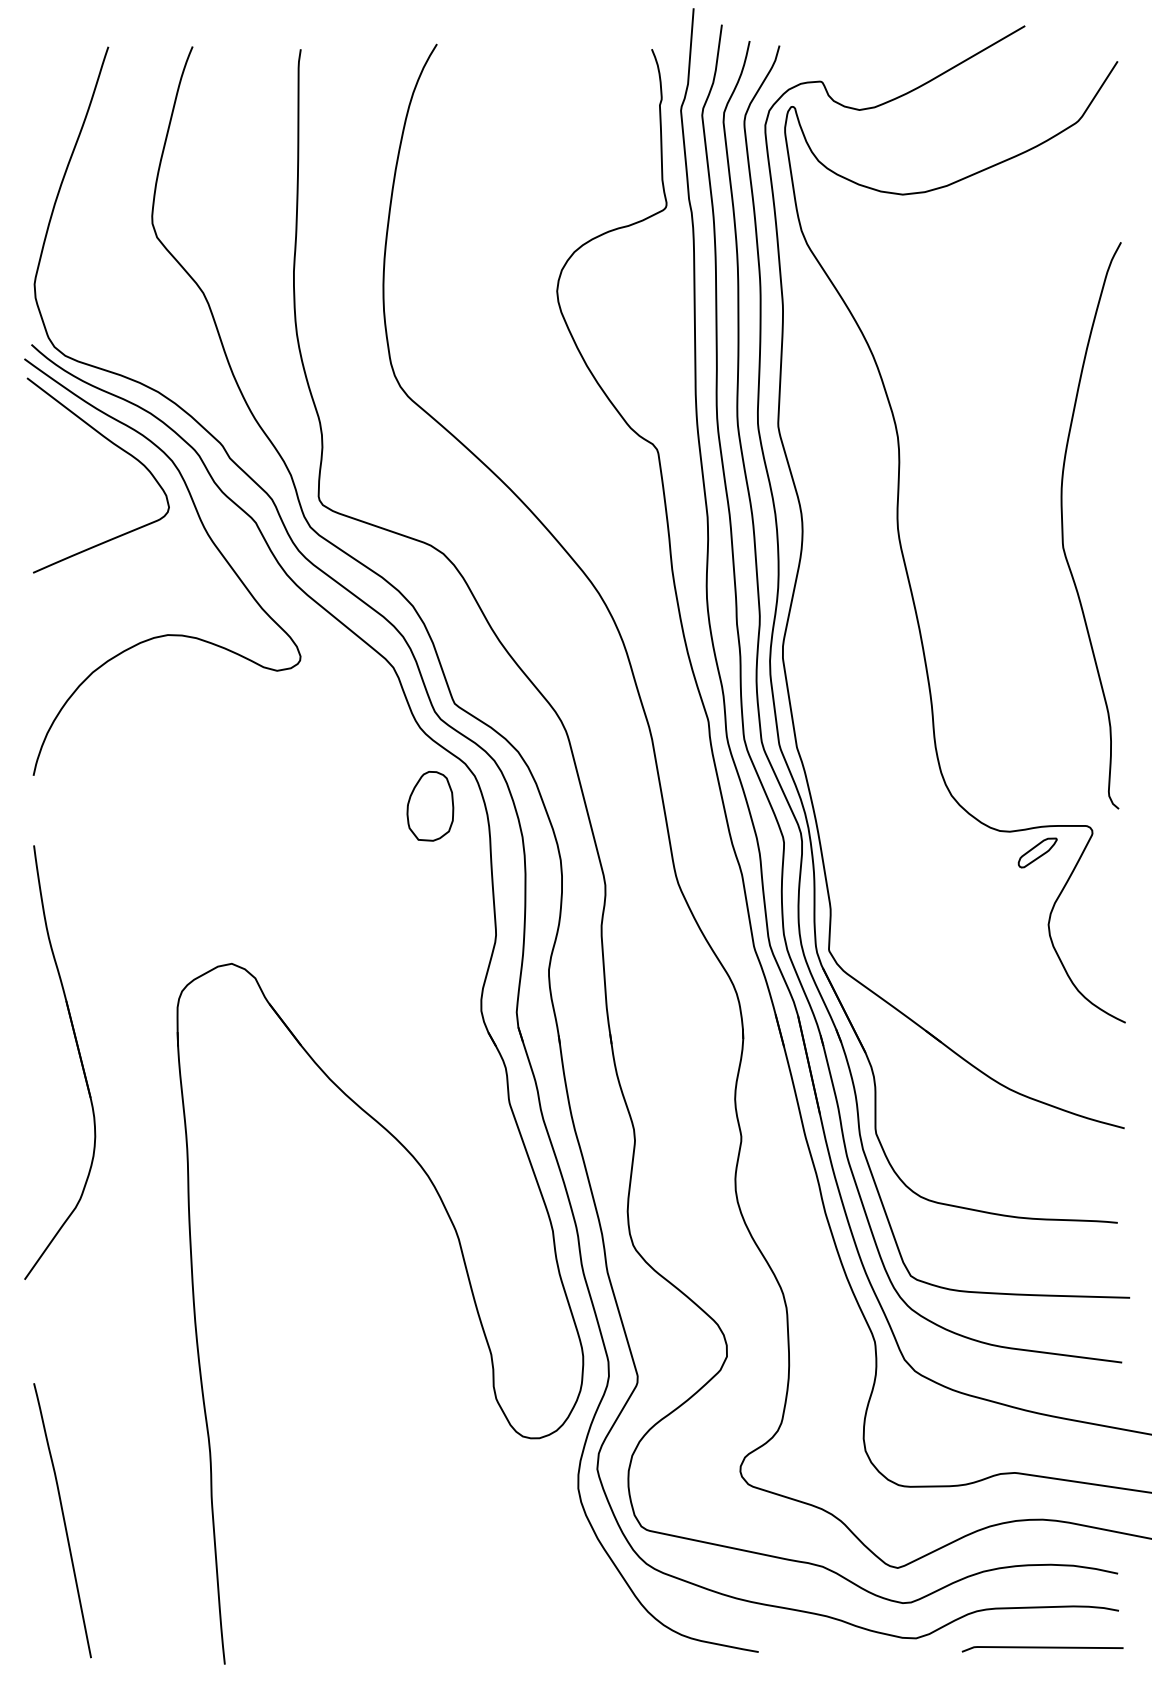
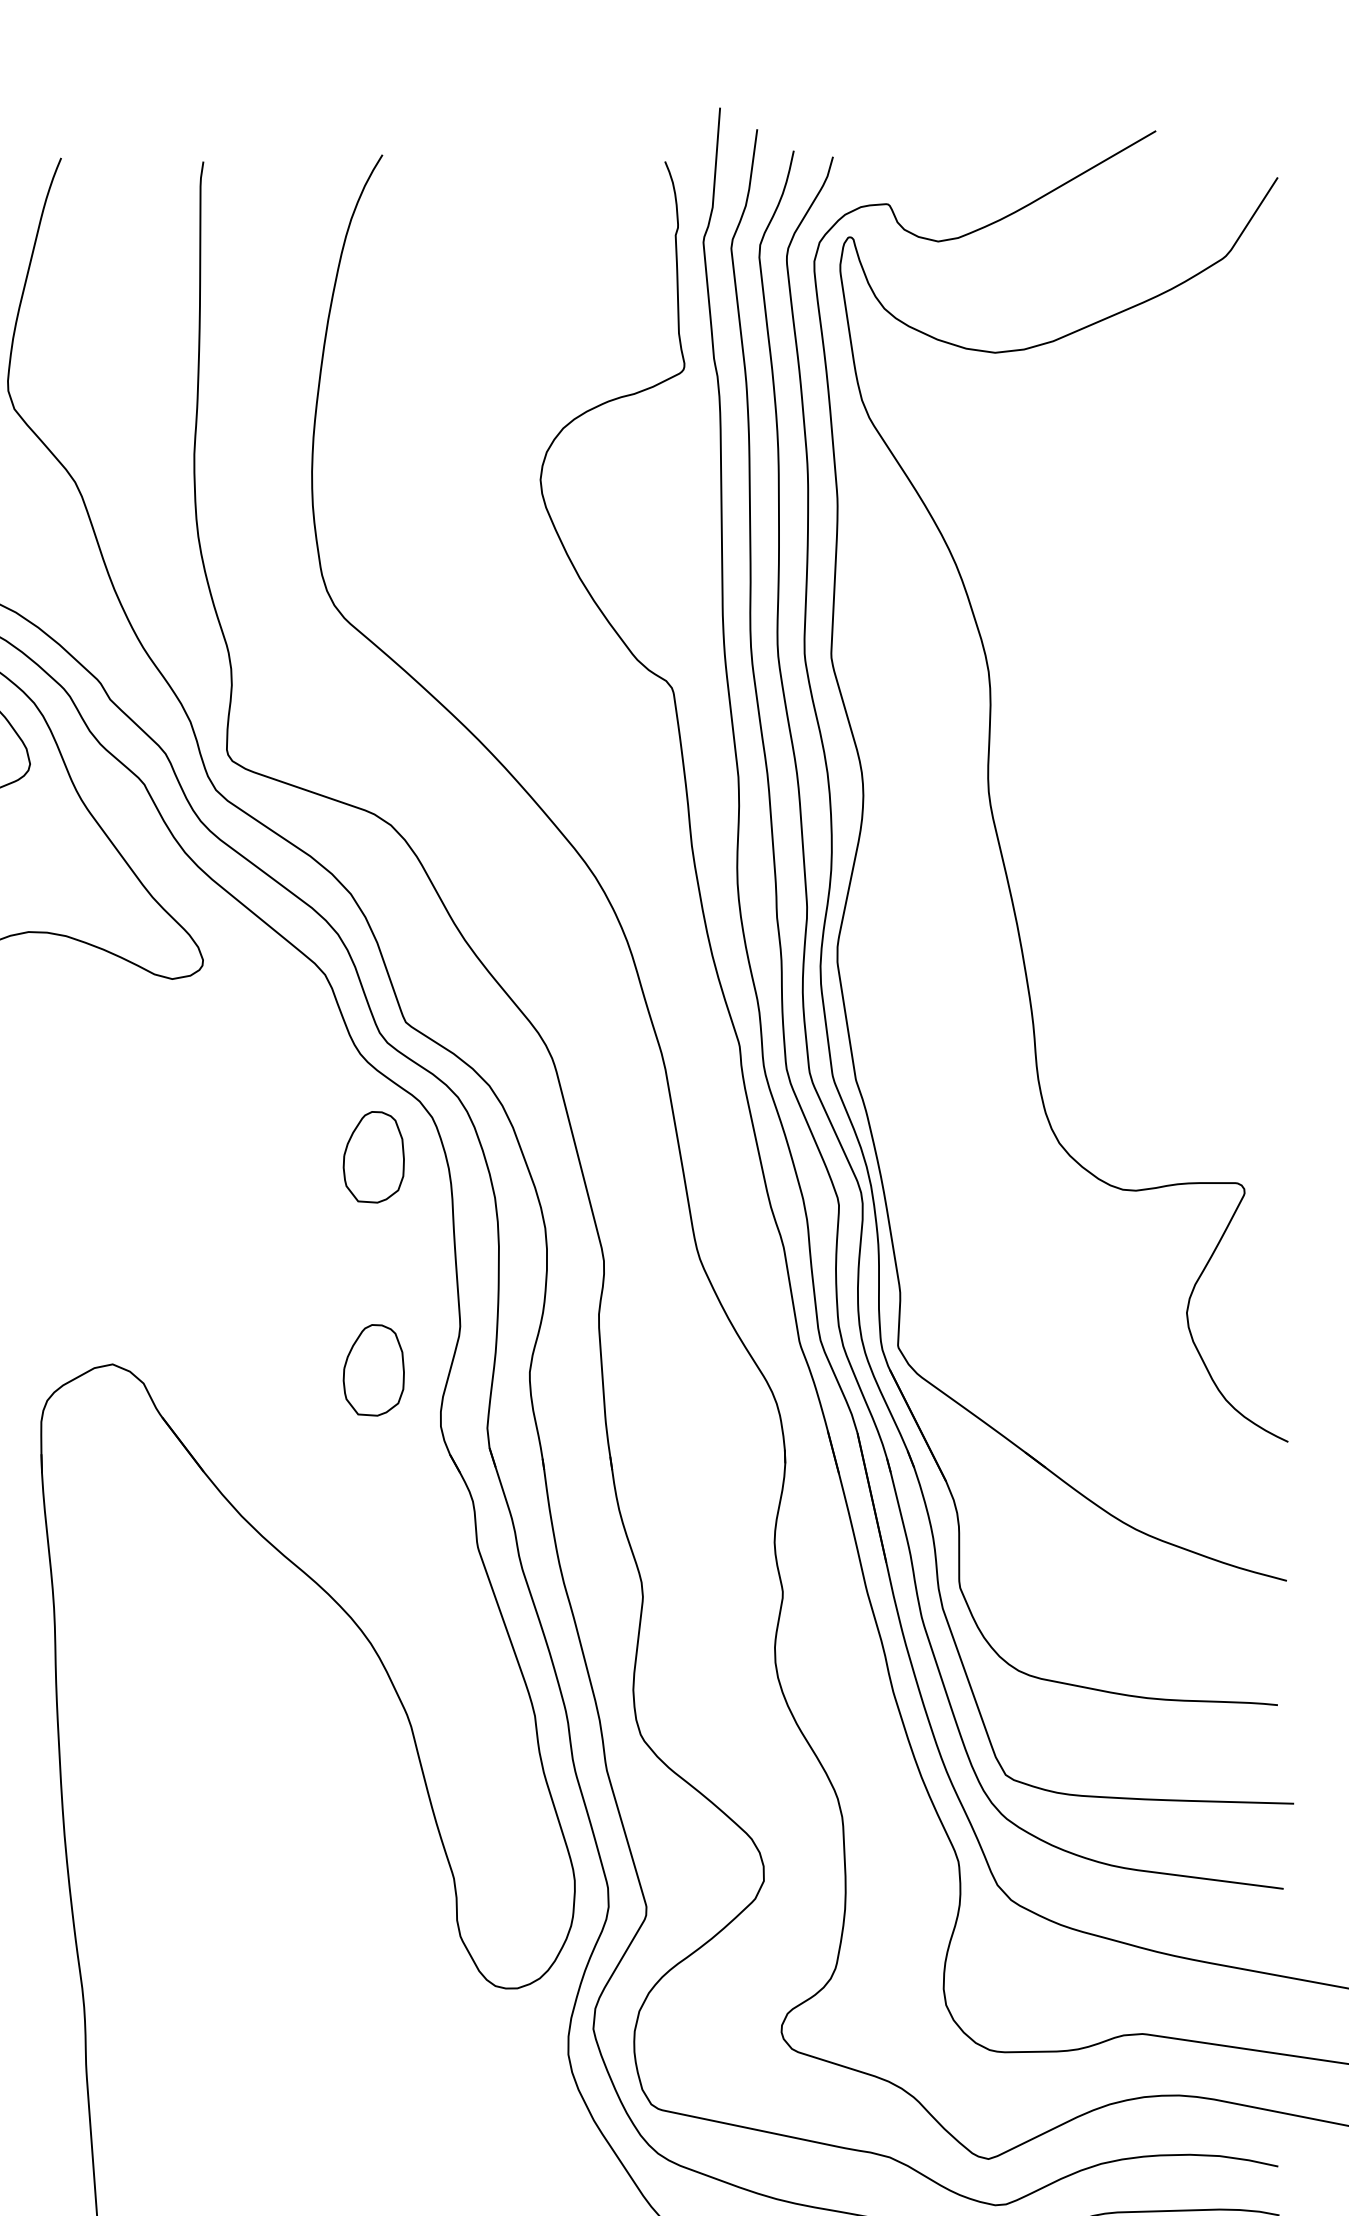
curve: (1063, 525) -> (1206, 787), removed
part: (1037, 852) -> (1172, 1218), removed
part: (430, 968) -> (373, 1370), added

